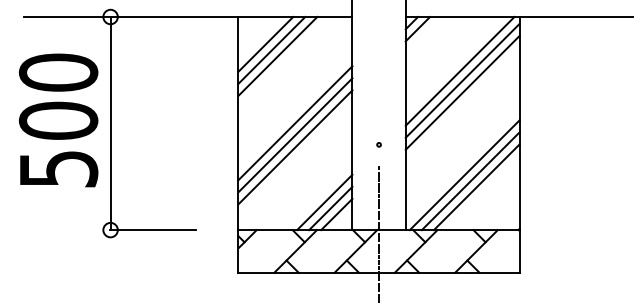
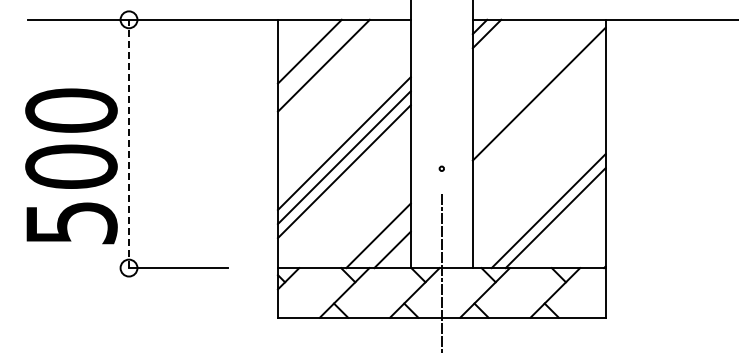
line: (271, 50) -> (316, 58), removed
line: (459, 70) -> (535, 82), removed
line: (462, 92) -> (538, 107), removed
text: (58, 120) -> (71, 166), moved
line: (111, 123) -> (129, 143), solid -> dashed
line: (464, 175) -> (541, 204), removed
line: (330, 208) -> (385, 242), removed

